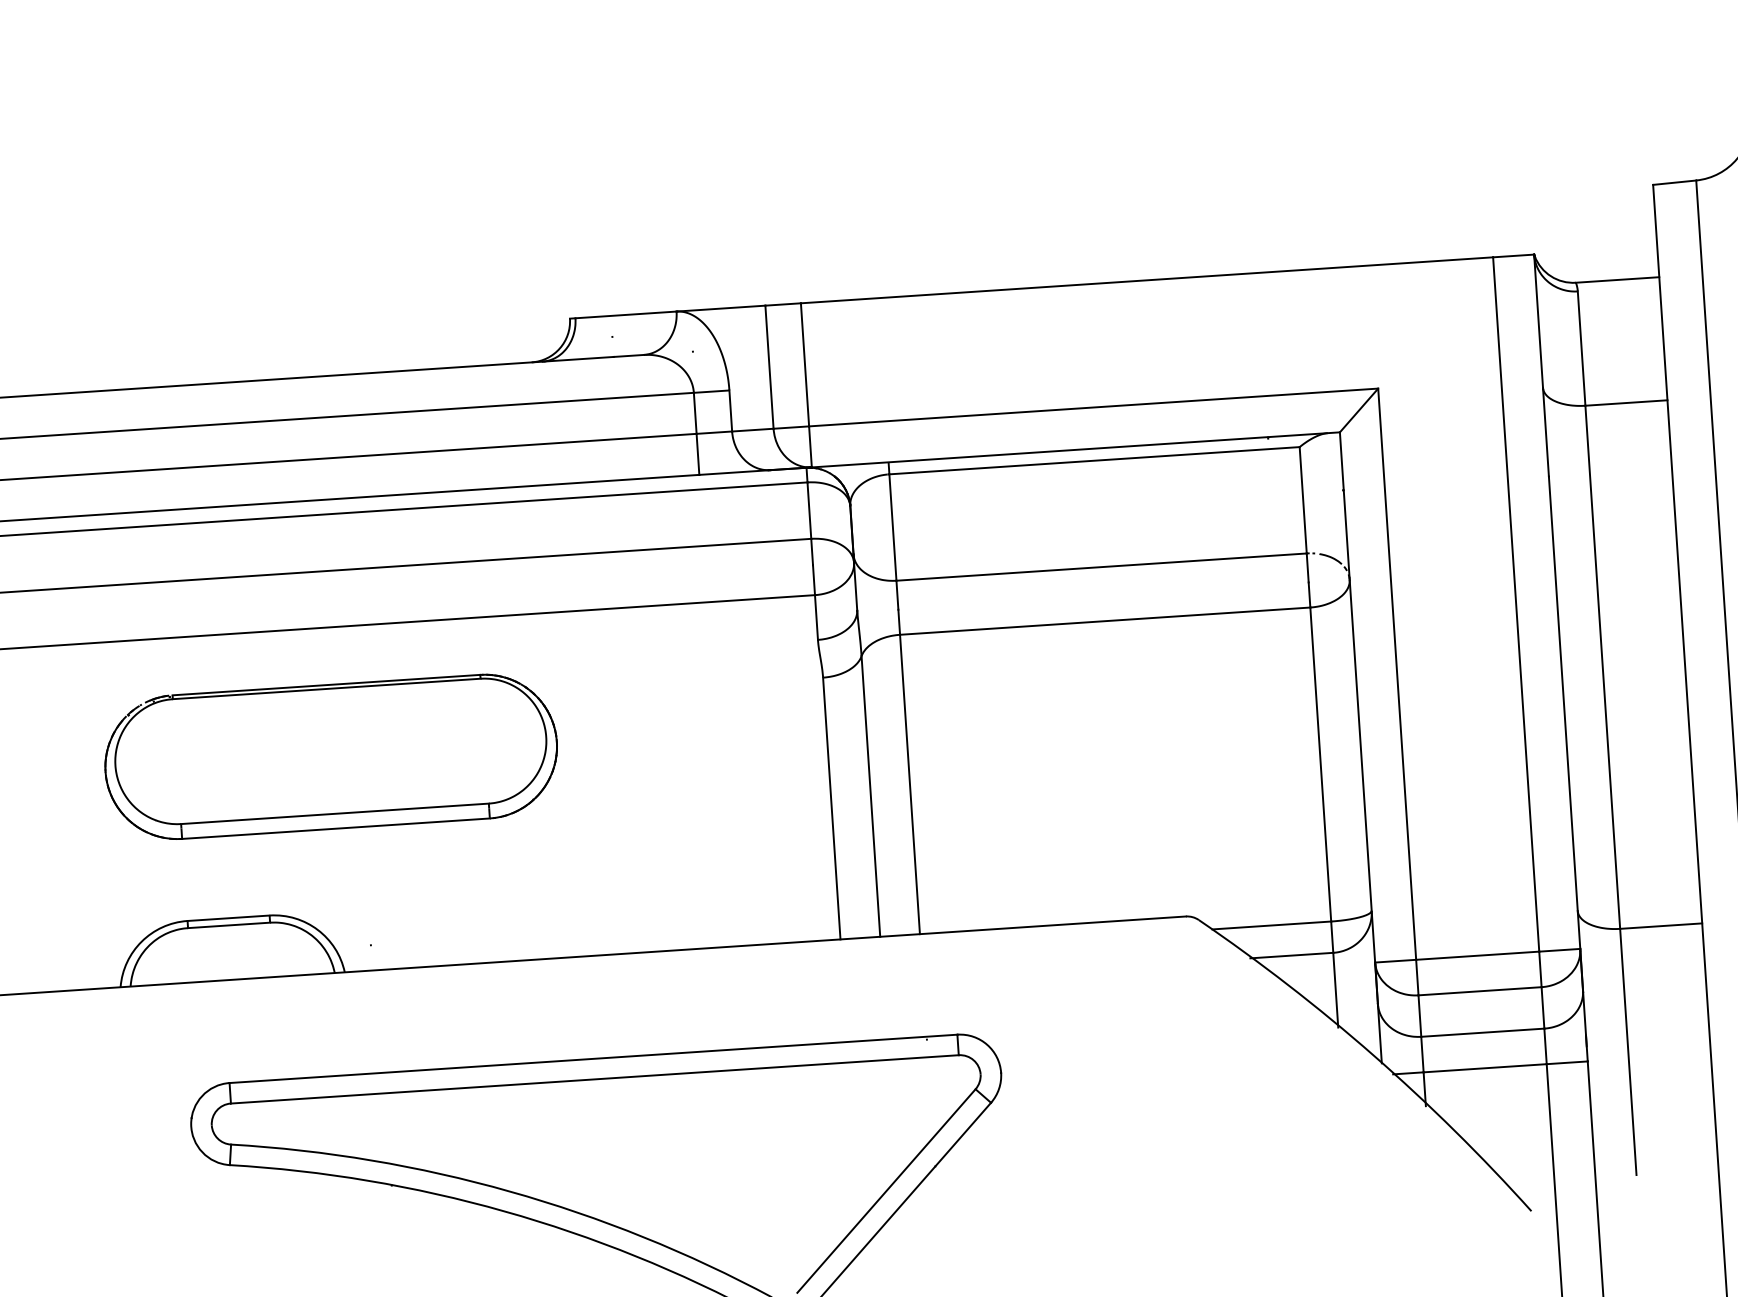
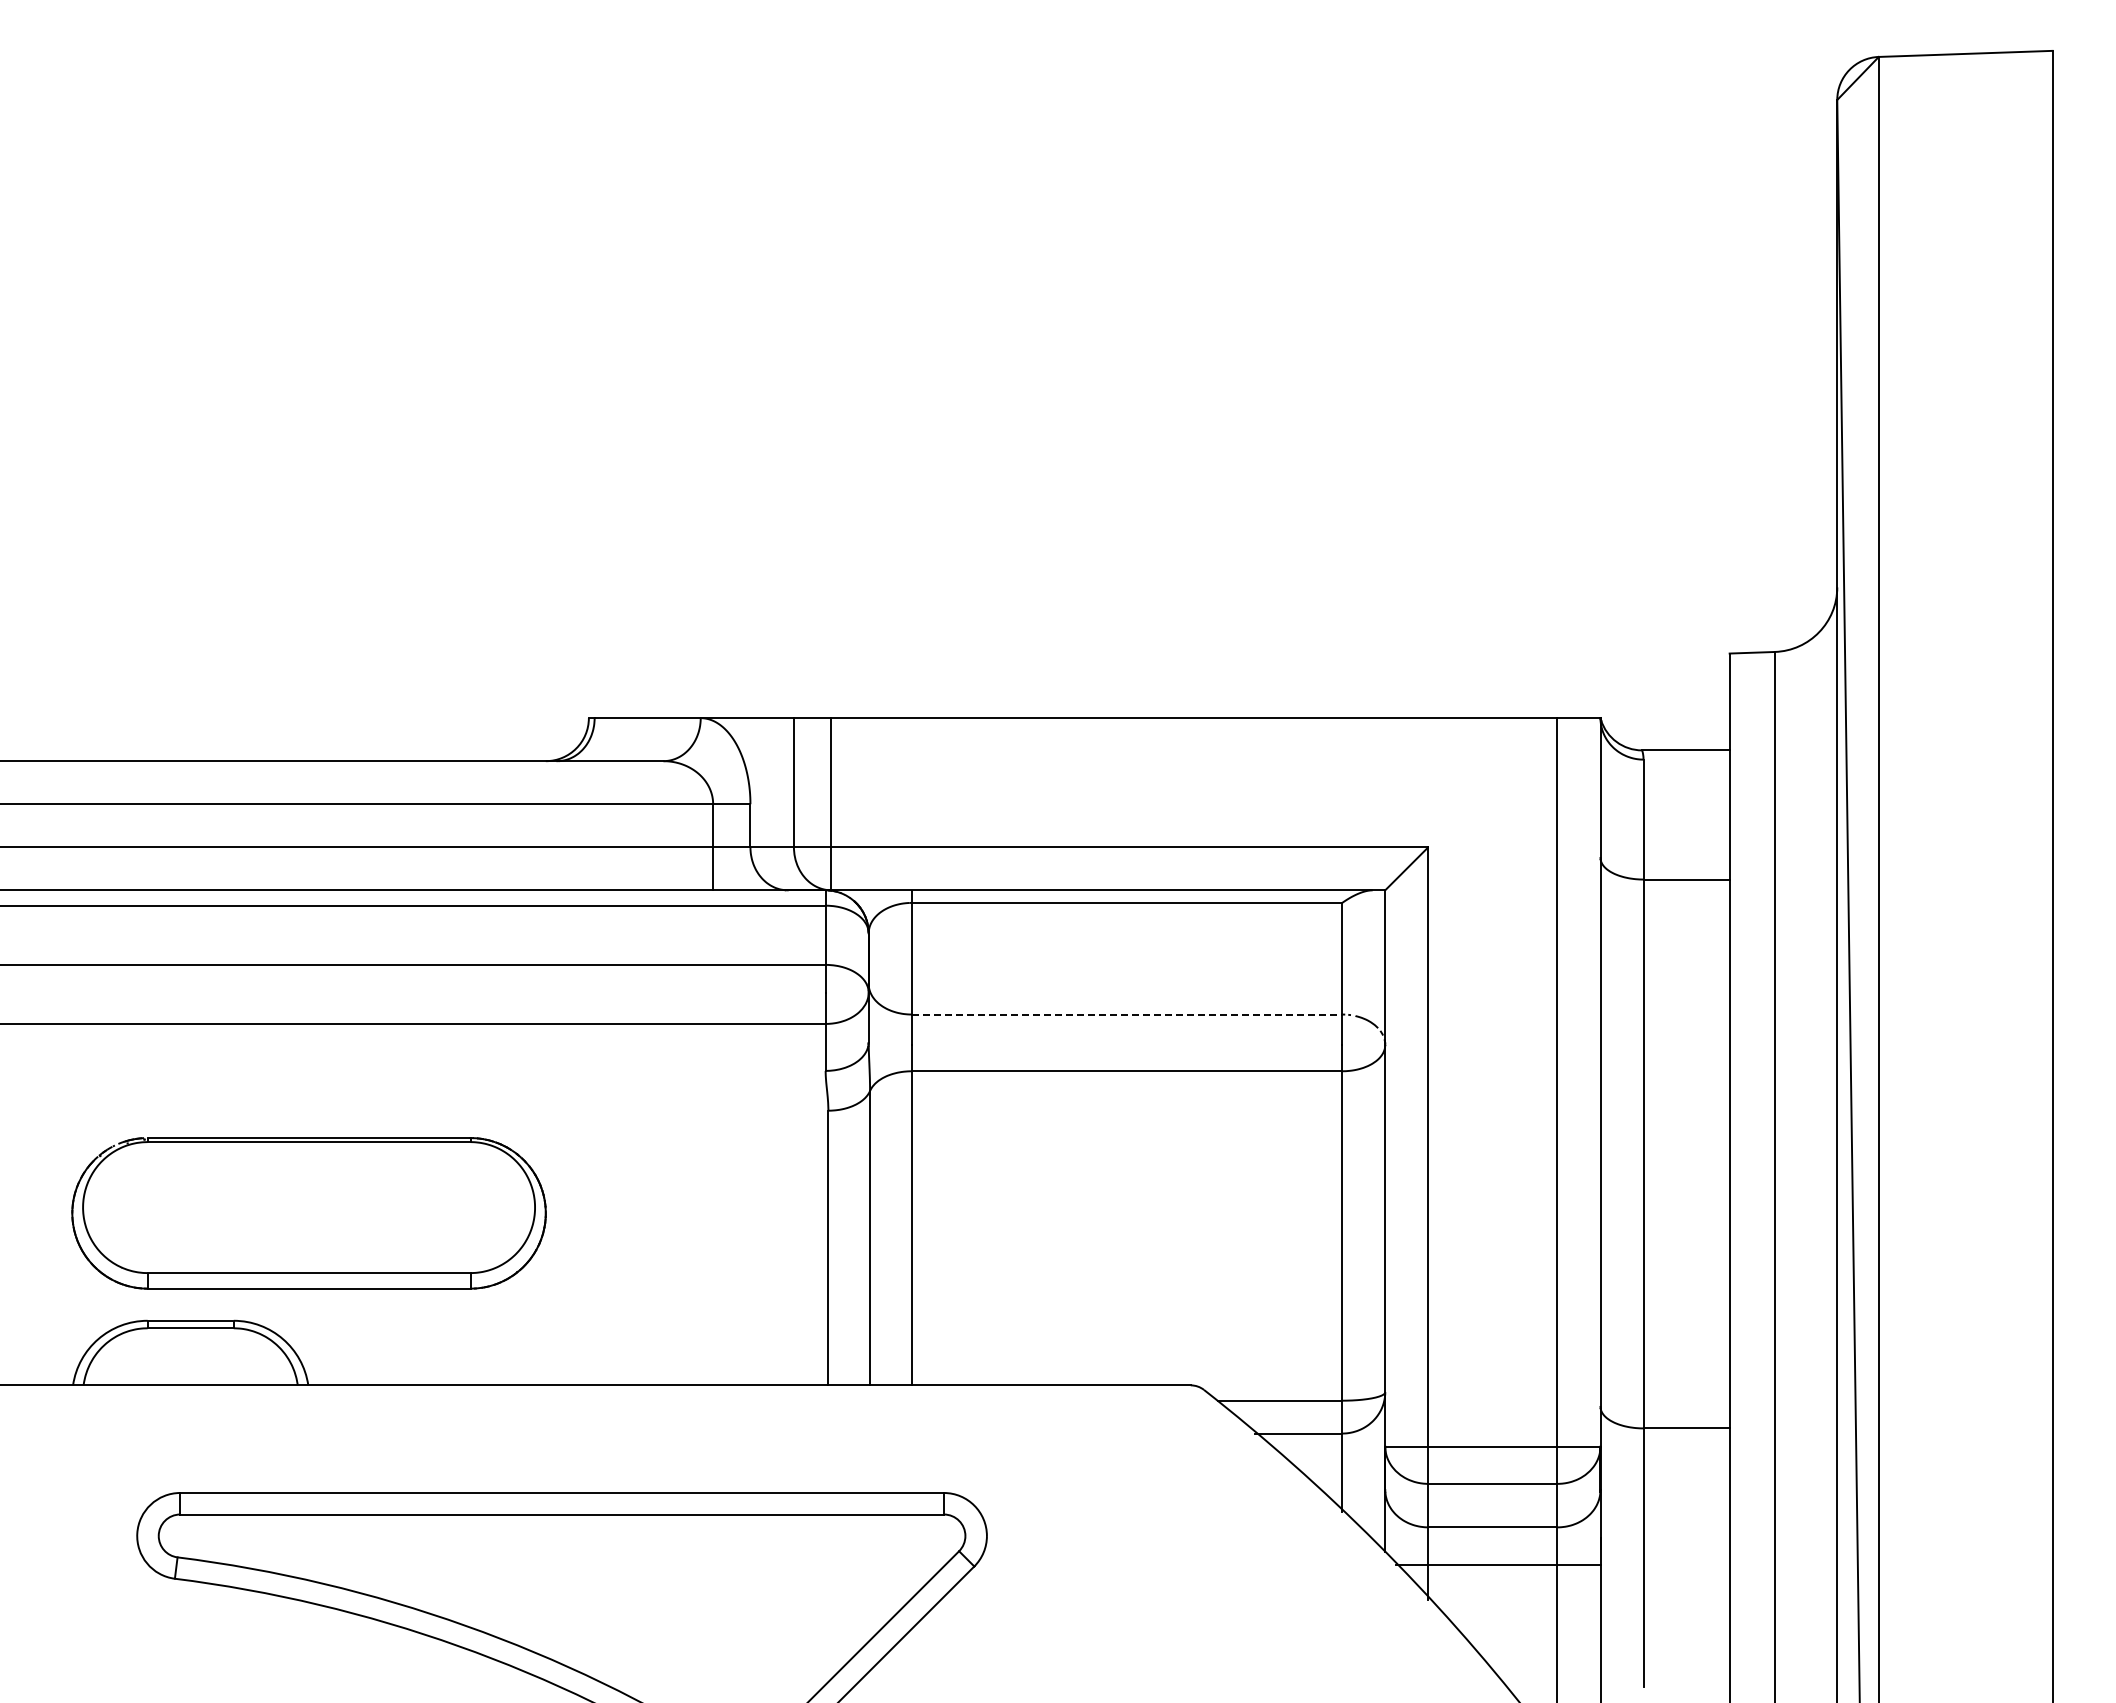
line: (1102, 567) -> (1127, 1014), solid -> dashed
part: (330, 757) -> (308, 1213), moved

